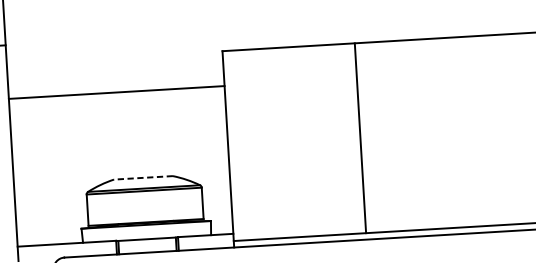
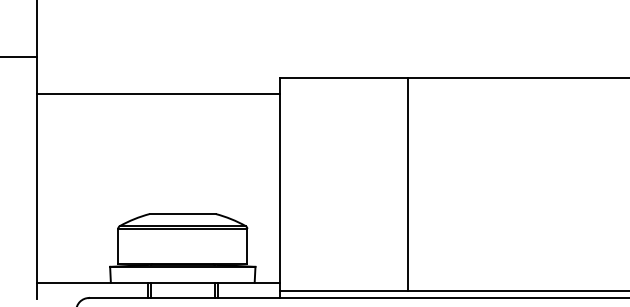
line: (116, 92) -> (158, 93), moved
line: (360, 137) -> (408, 183), moved
line: (143, 178) -> (182, 214), dashed -> solid

